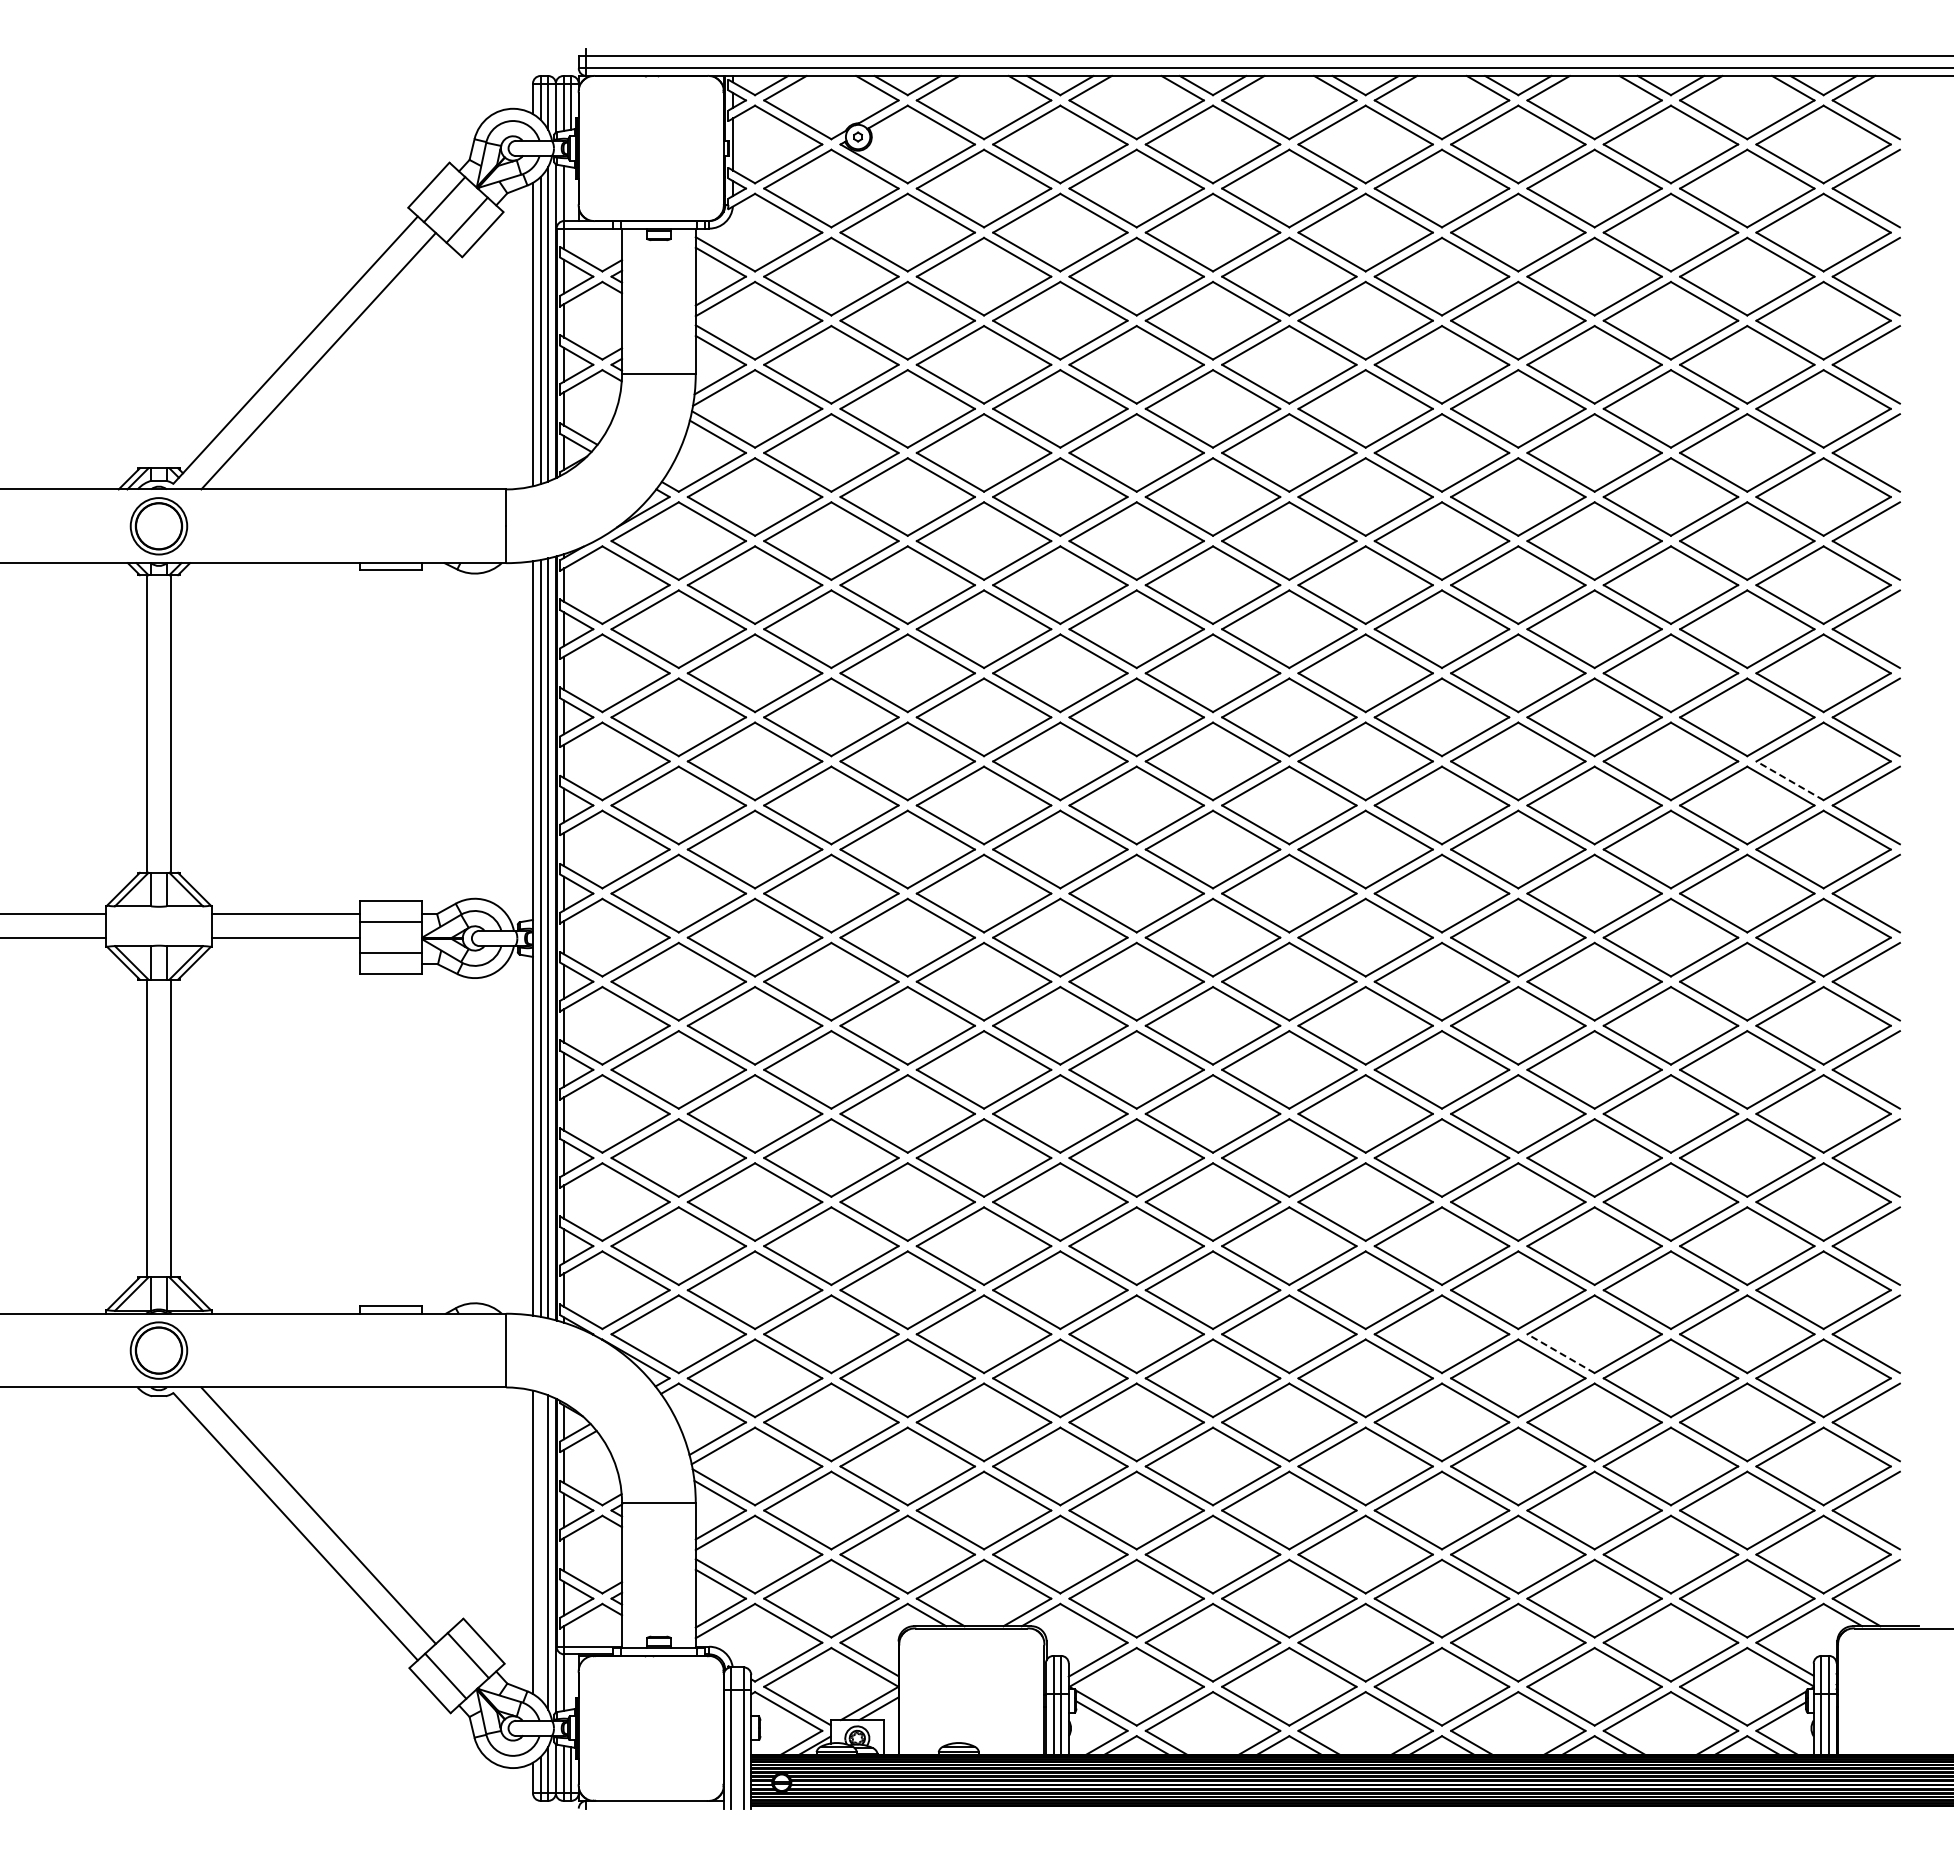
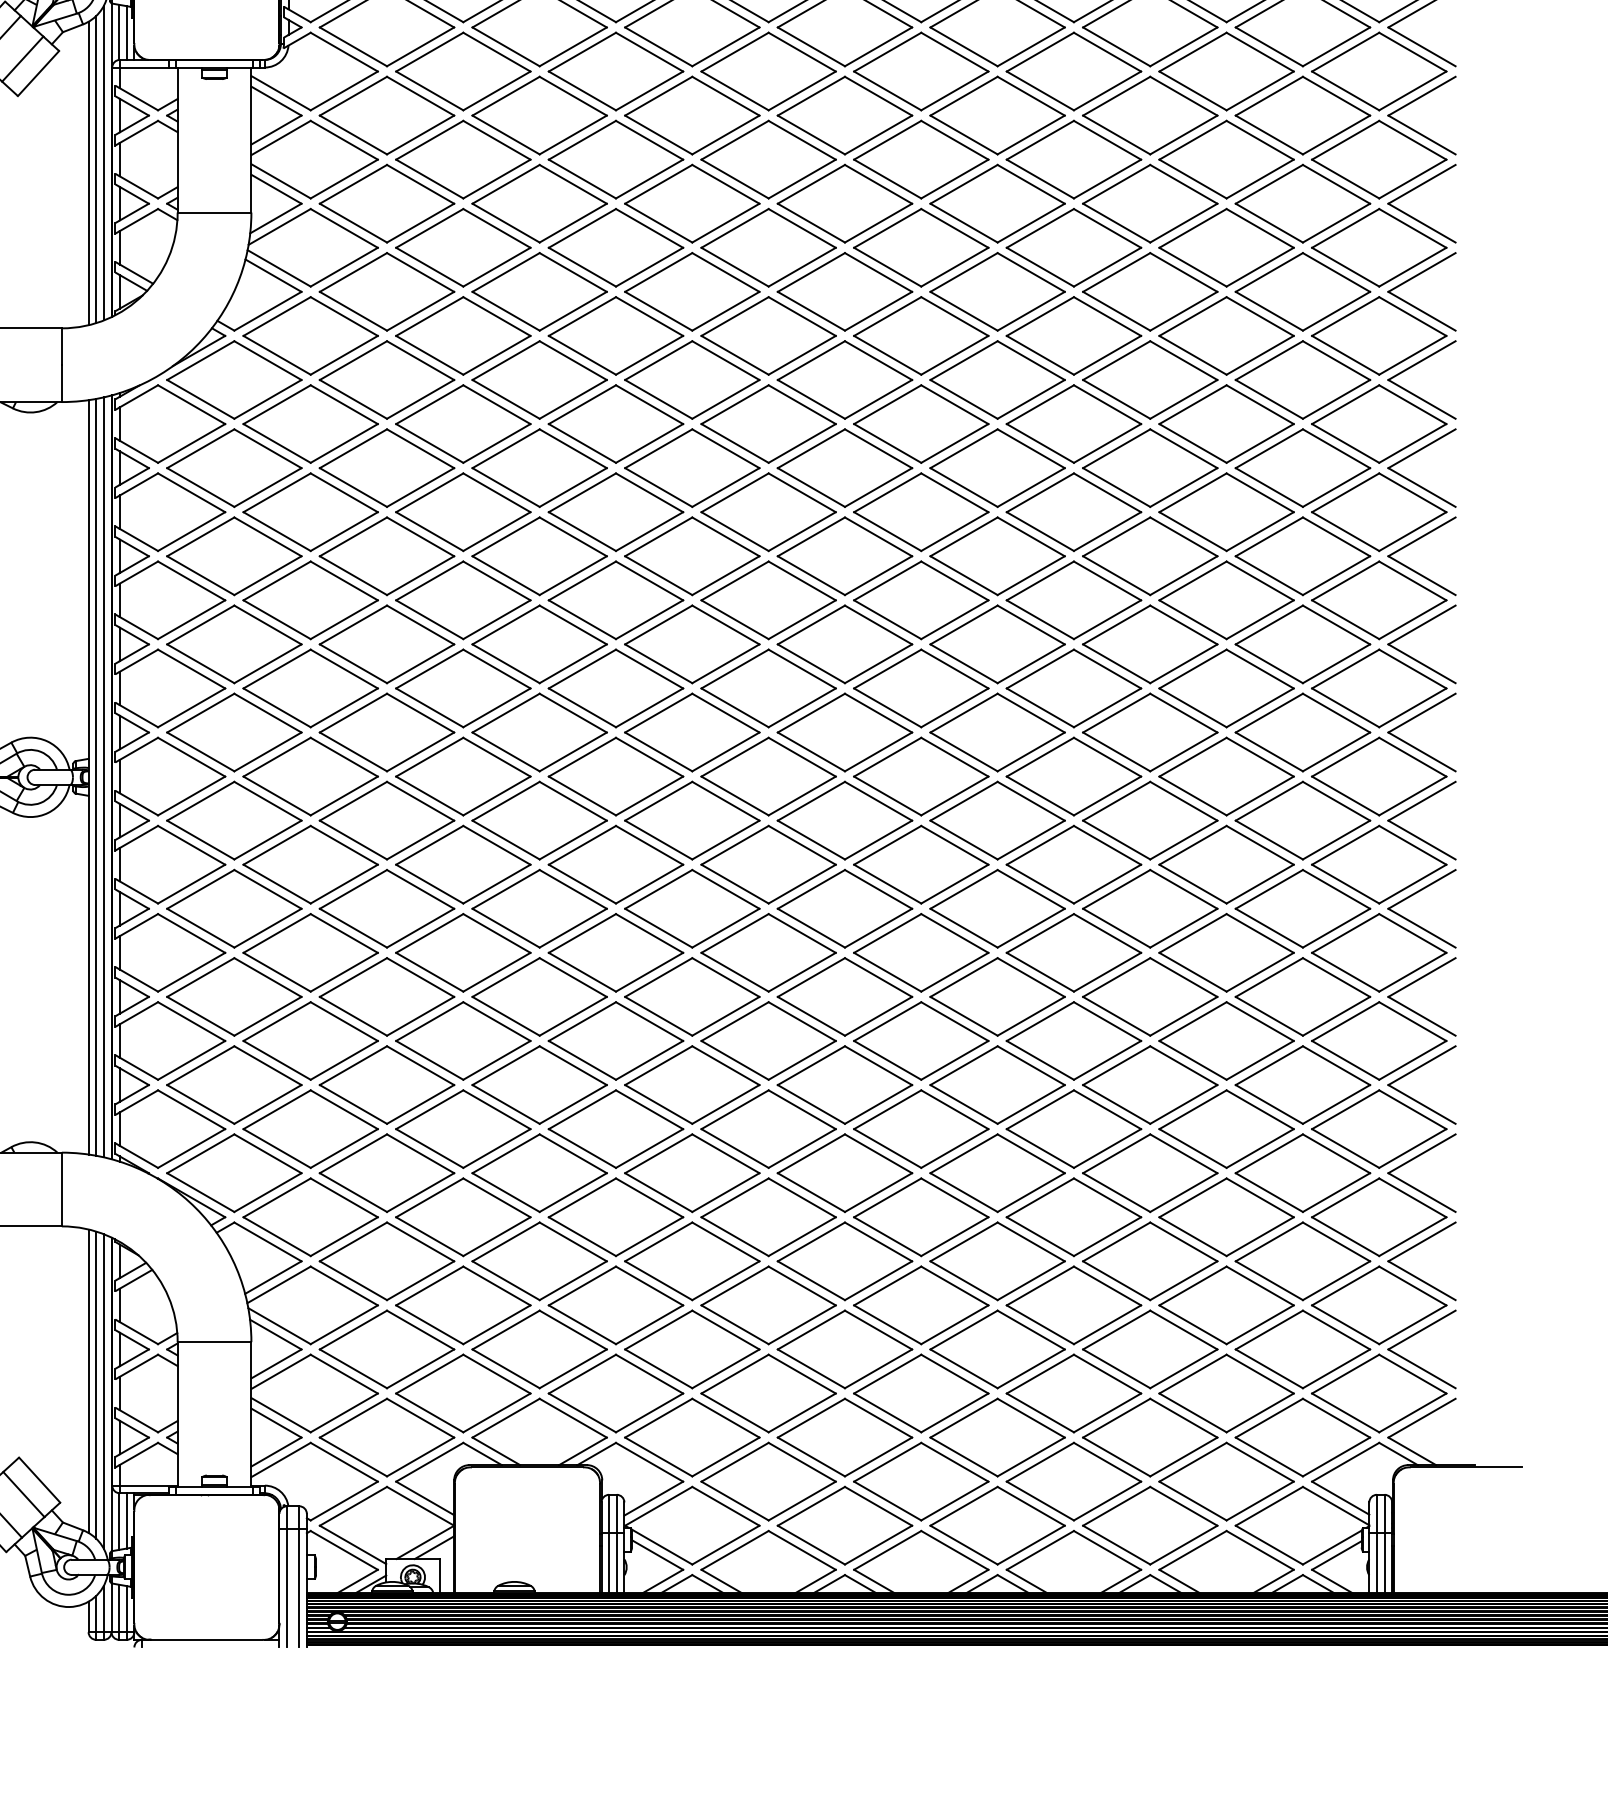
line: (571, 194) -> (127, 33), added
line: (1790, 780) -> (1346, 619), dashed -> solid
line: (1561, 1353) -> (1117, 1192), dashed -> solid
line: (540, 1545) -> (96, 1384), added
line: (571, 1681) -> (127, 1520), added

